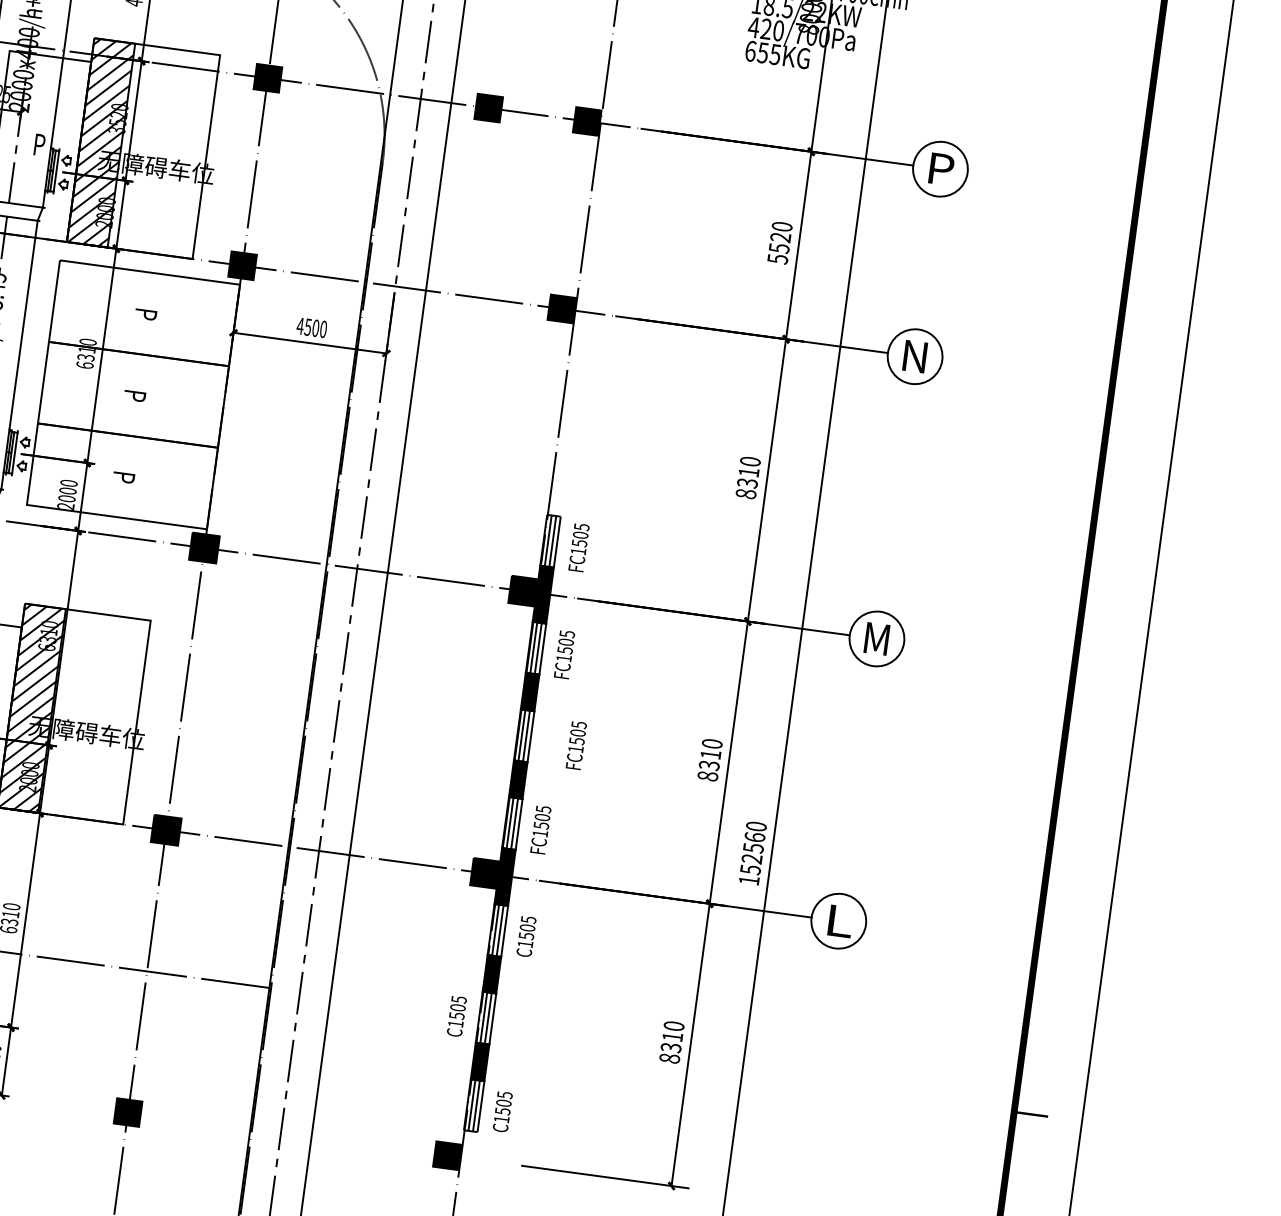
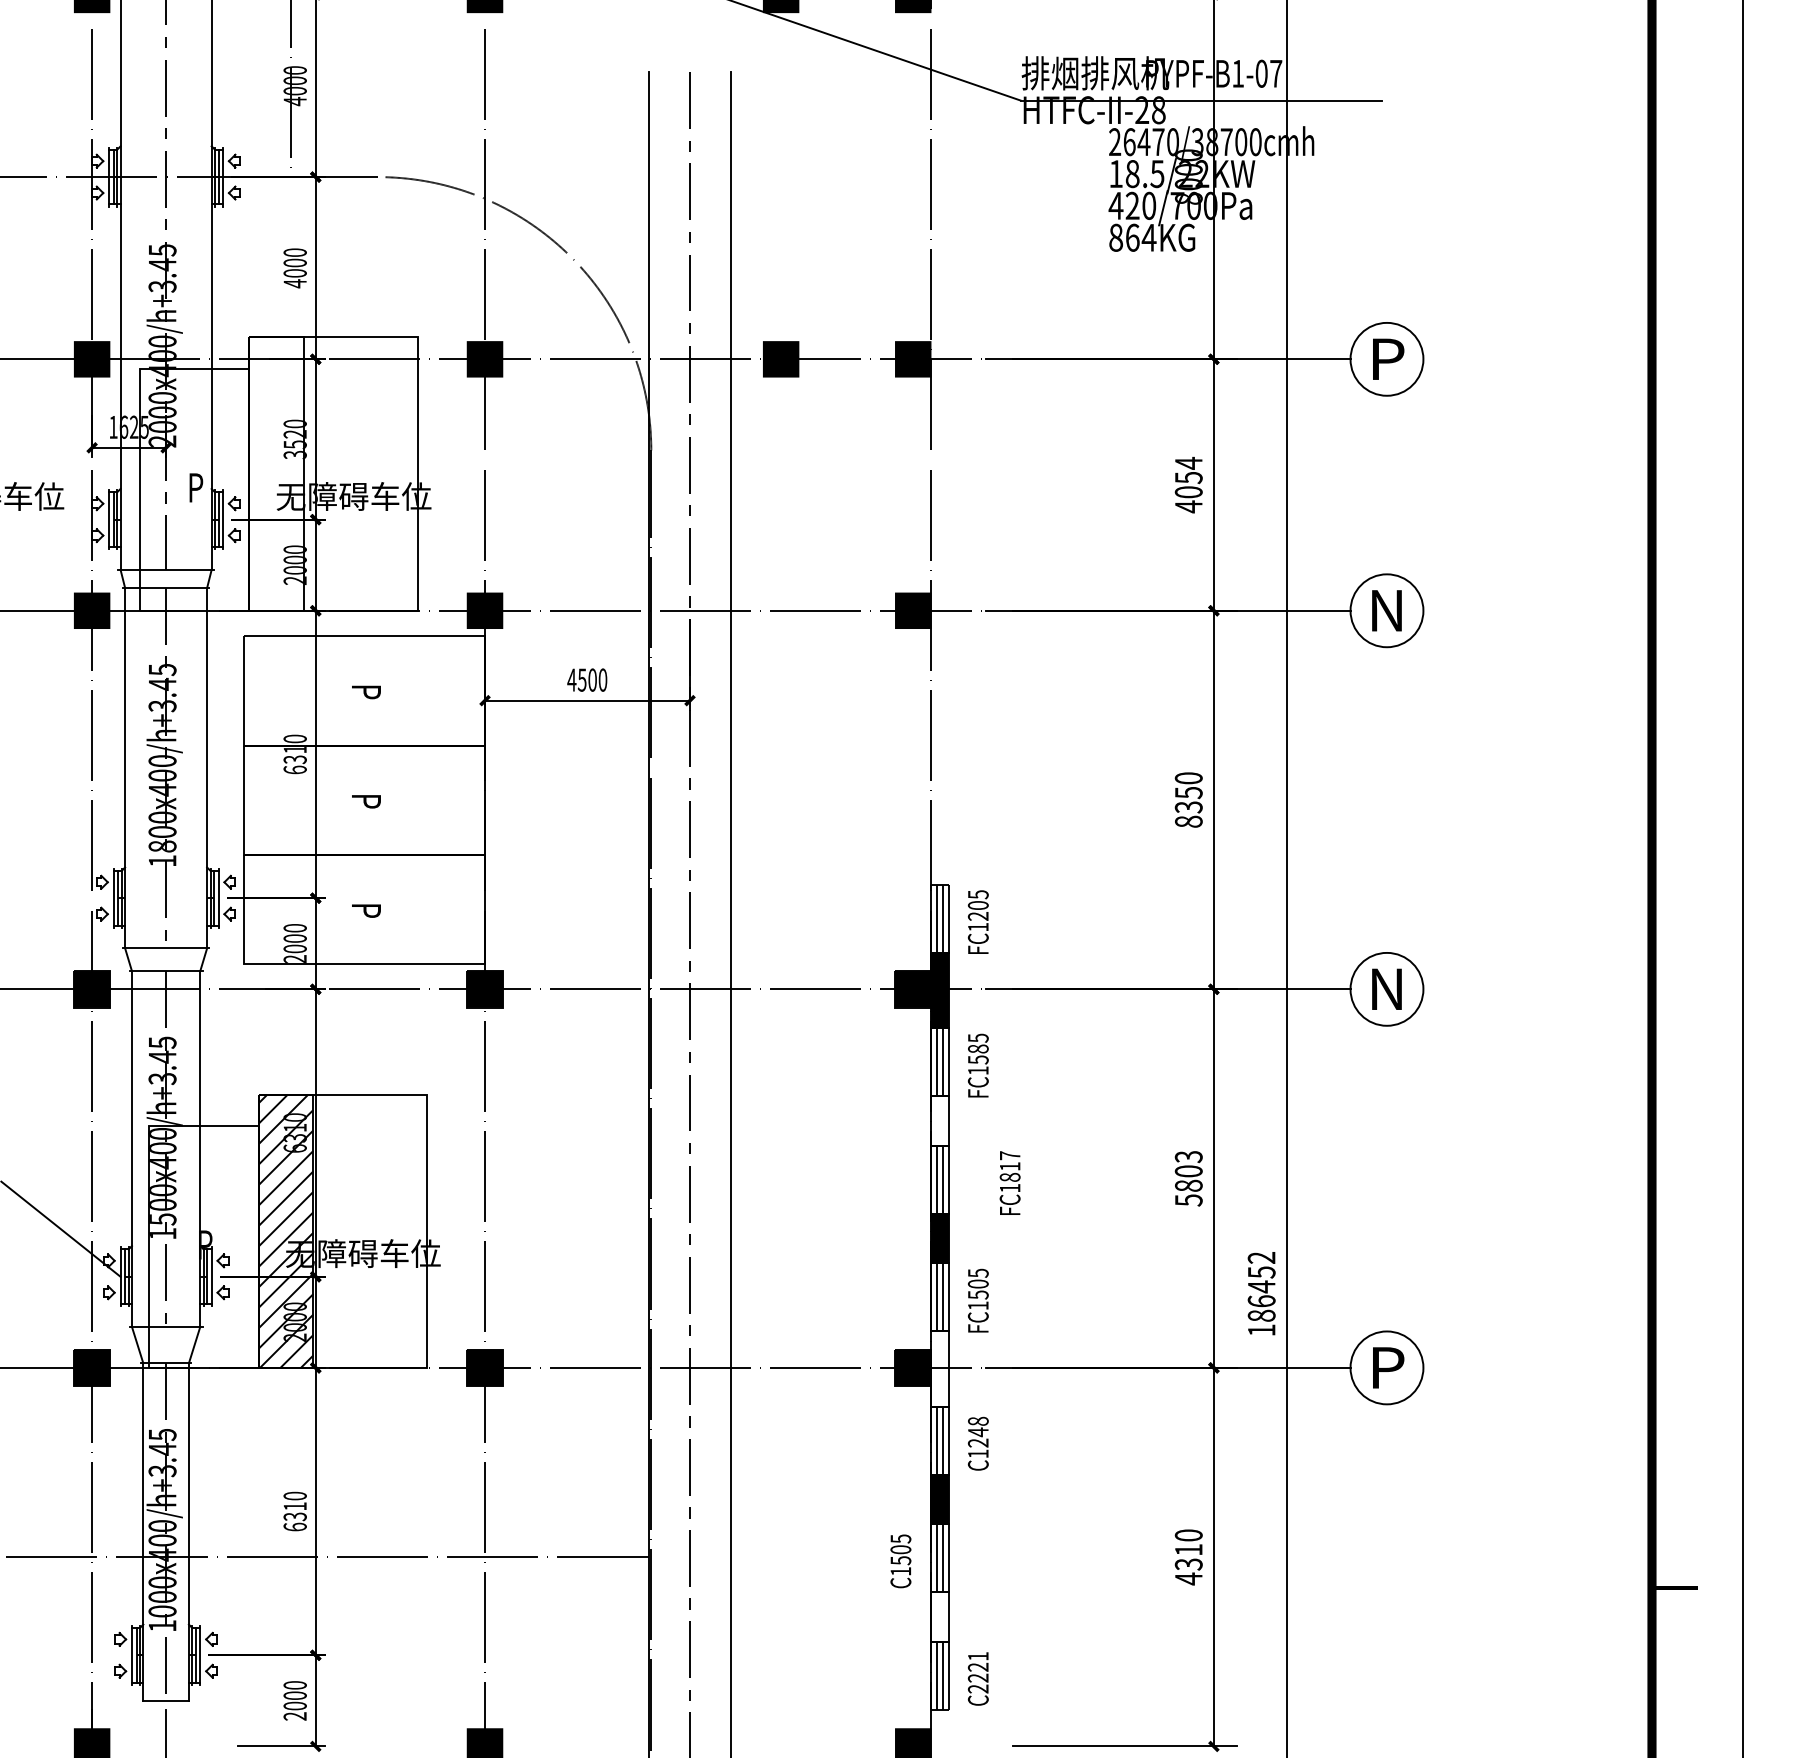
text: (762, 52) -> (1132, 237), 655KG -> 864KG
hatch: (100, 142) -> (276, 473), removed
text: (779, 242) -> (1188, 484), 5520 -> 4054
text: (748, 472) -> (1188, 793), 8310 -> 8350
text: (578, 543) -> (977, 916), FC1505 -> FC1205
text: (876, 638) -> (1386, 988), M -> N
text: (566, 641) -> (978, 1048), FC1505 -> FC1585
fill: (530, 691) -> (939, 1120), removed
text: (577, 733) -> (1009, 1166), FC1505 -> FC1817
text: (709, 759) -> (1188, 1178), 8310 -> 5803
text: (753, 848) -> (1261, 1287), 152560 -> 186452
fill: (505, 876) -> (939, 1368), removed
text: (839, 921) -> (1388, 1367), L -> P
text: (527, 927) -> (977, 1431), C1505 -> C1248
text: (669, 1058) -> (1188, 1578), 8310 -> 4310
fill: (480, 1061) -> (939, 1616), removed
text: (502, 1107) -> (977, 1672), C1505 -> C2221

